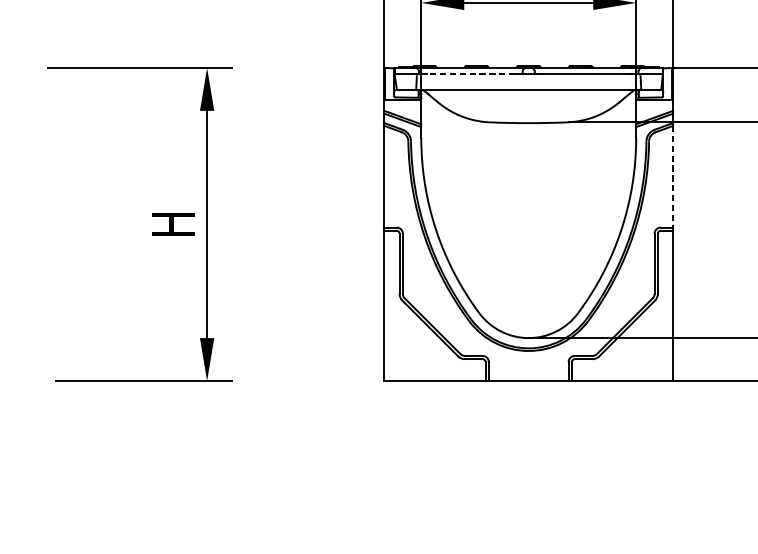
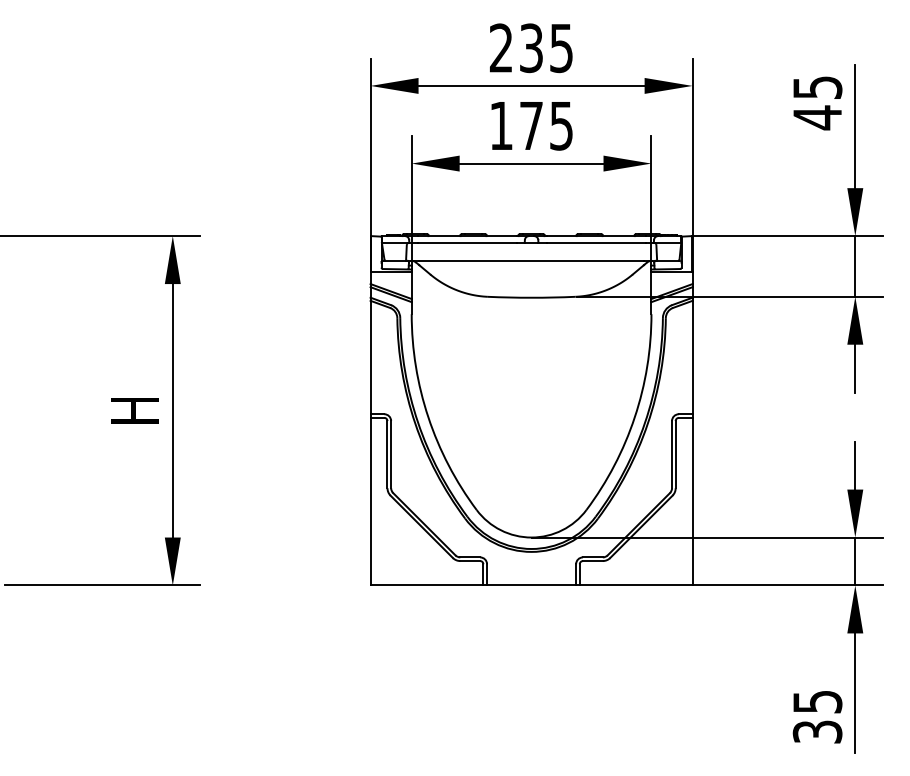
line: (470, 73) -> (466, 242), dashed -> solid
line: (672, 176) -> (692, 357), dashed -> solid

